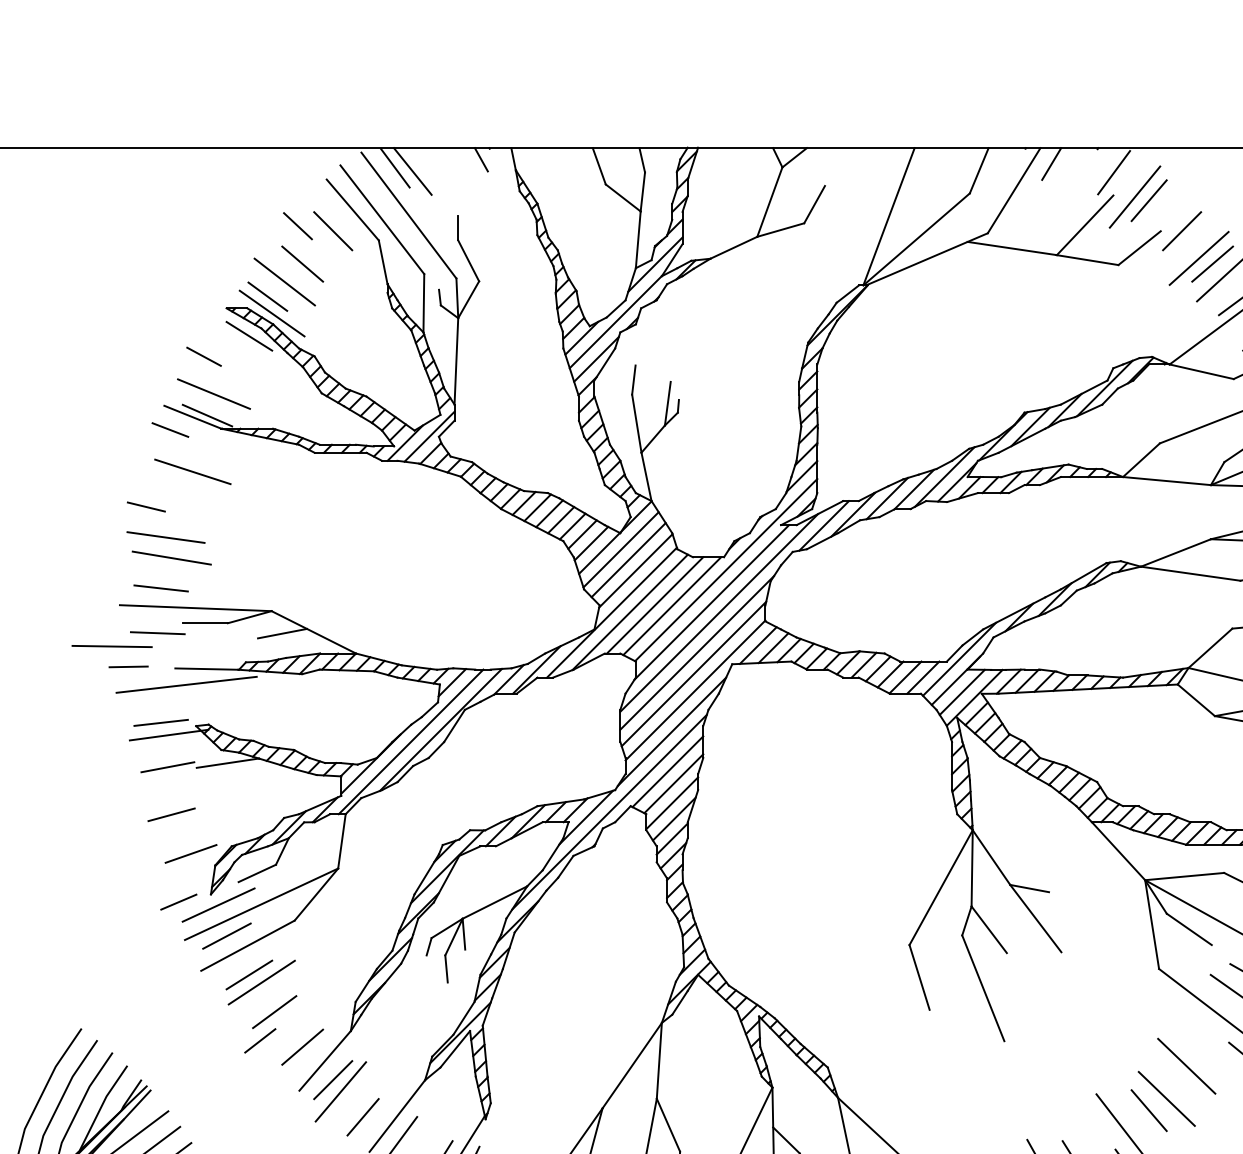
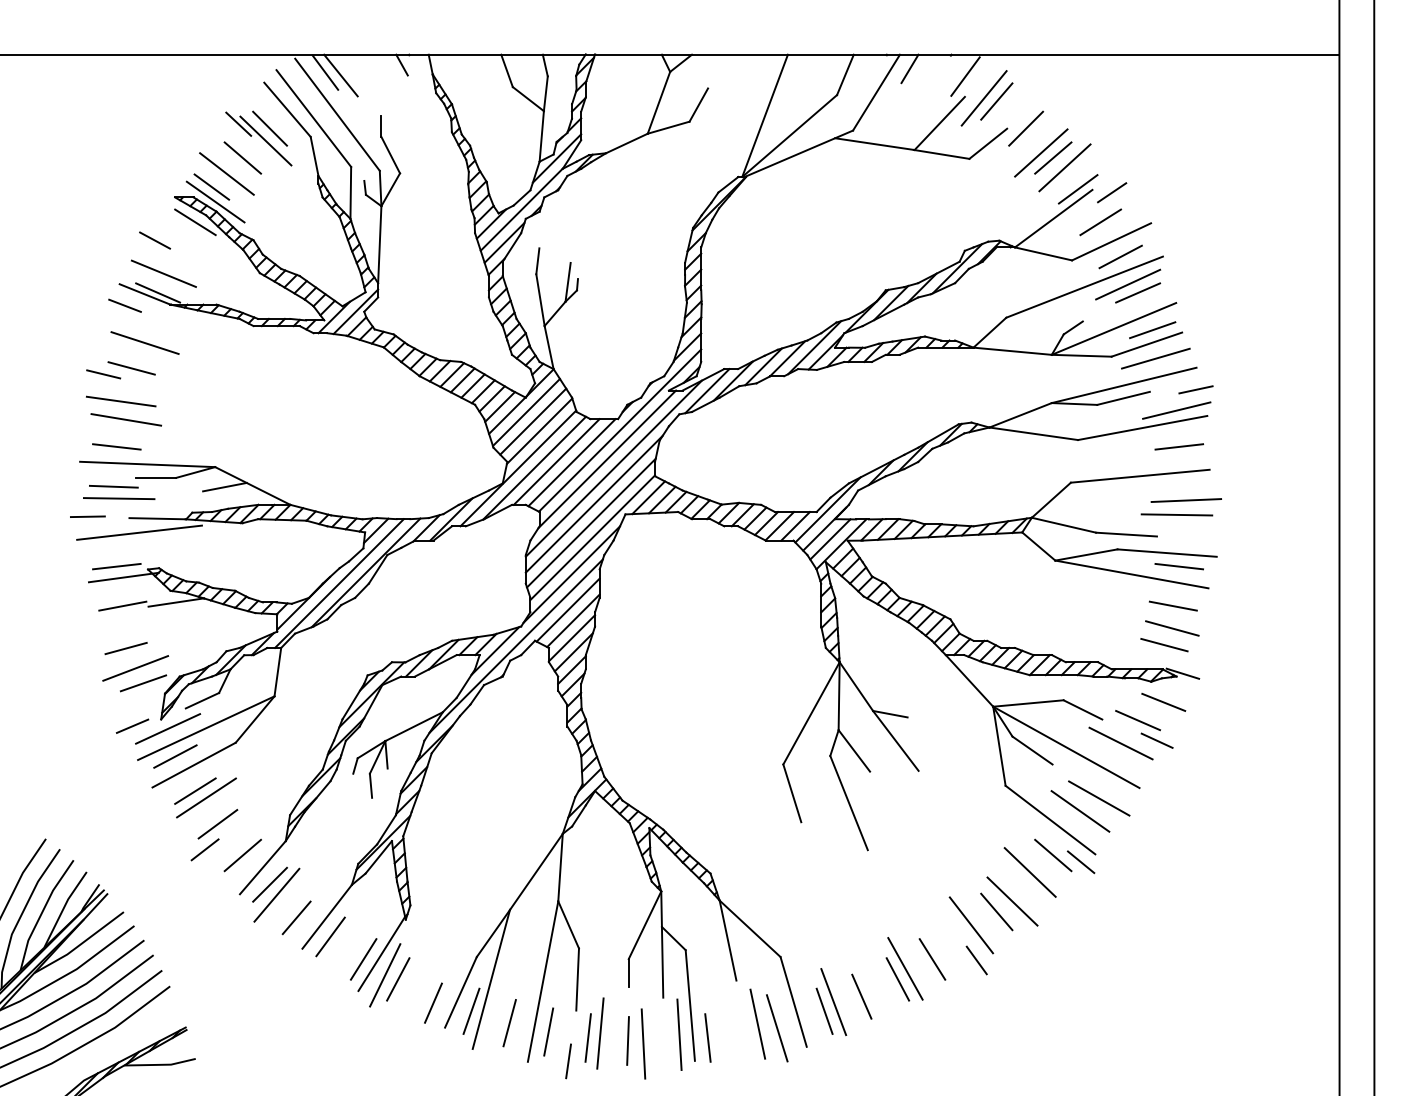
line: (328, 244) -> (265, 140), added
line: (177, 500) -> (131, 368), added
line: (112, 646) -> (119, 498), moved
line: (182, 837) -> (135, 668), added
line: (1212, 1047) -> (1053, 855), added

